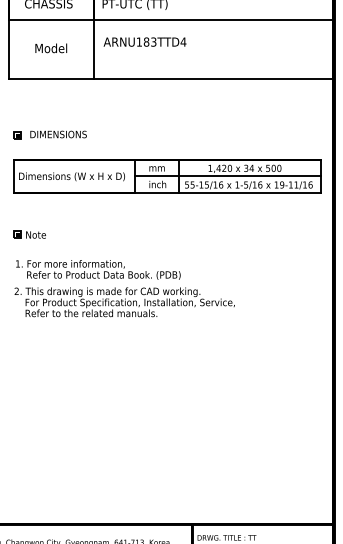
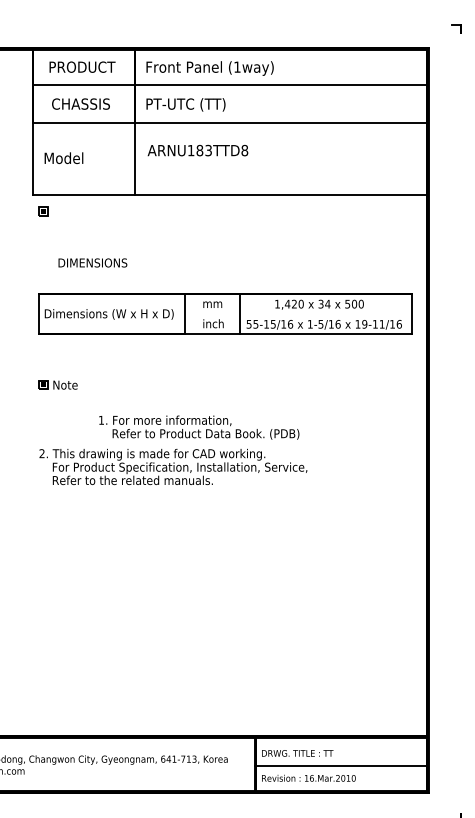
text: (183, 42) -> (244, 150), ARNU183TTD4 -> ARNU183TTD8
text: (50, 48) -> (63, 158), moved
part: (17, 135) -> (43, 211), moved
line: (227, 176) -> (298, 313), removed
text: (98, 269) -> (199, 427), moved

